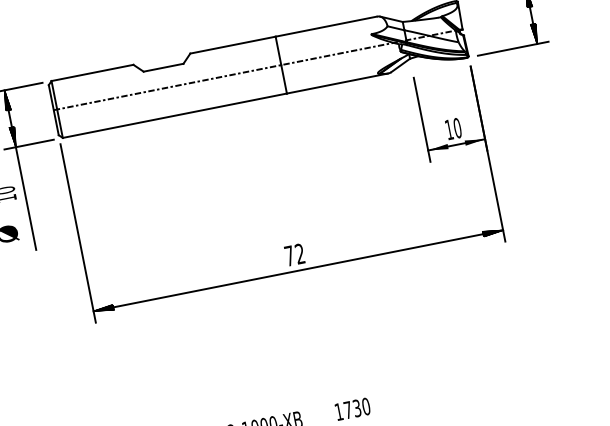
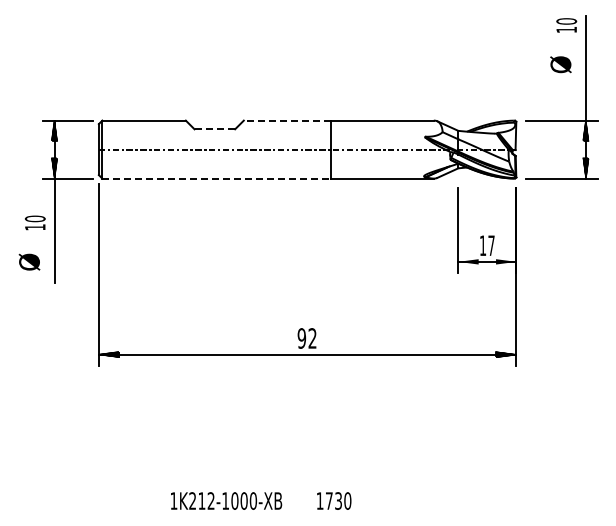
line: (232, 45) -> (286, 120), solid -> dashed
line: (164, 67) -> (215, 129), solid -> dashed
line: (175, 115) -> (217, 178), solid -> dashed
text: (457, 127) -> (491, 245), 10 -> 17
text: (289, 256) -> (301, 338), 72 -> 92

